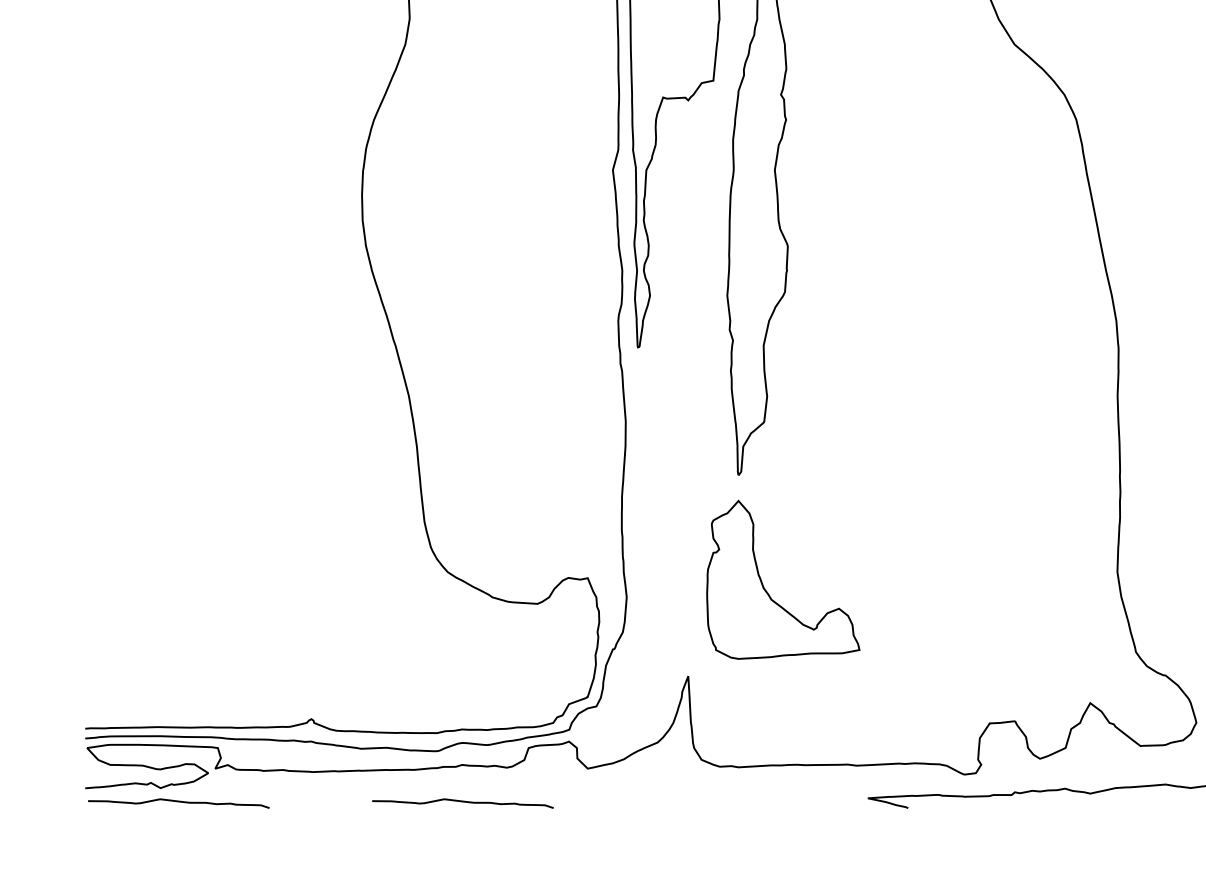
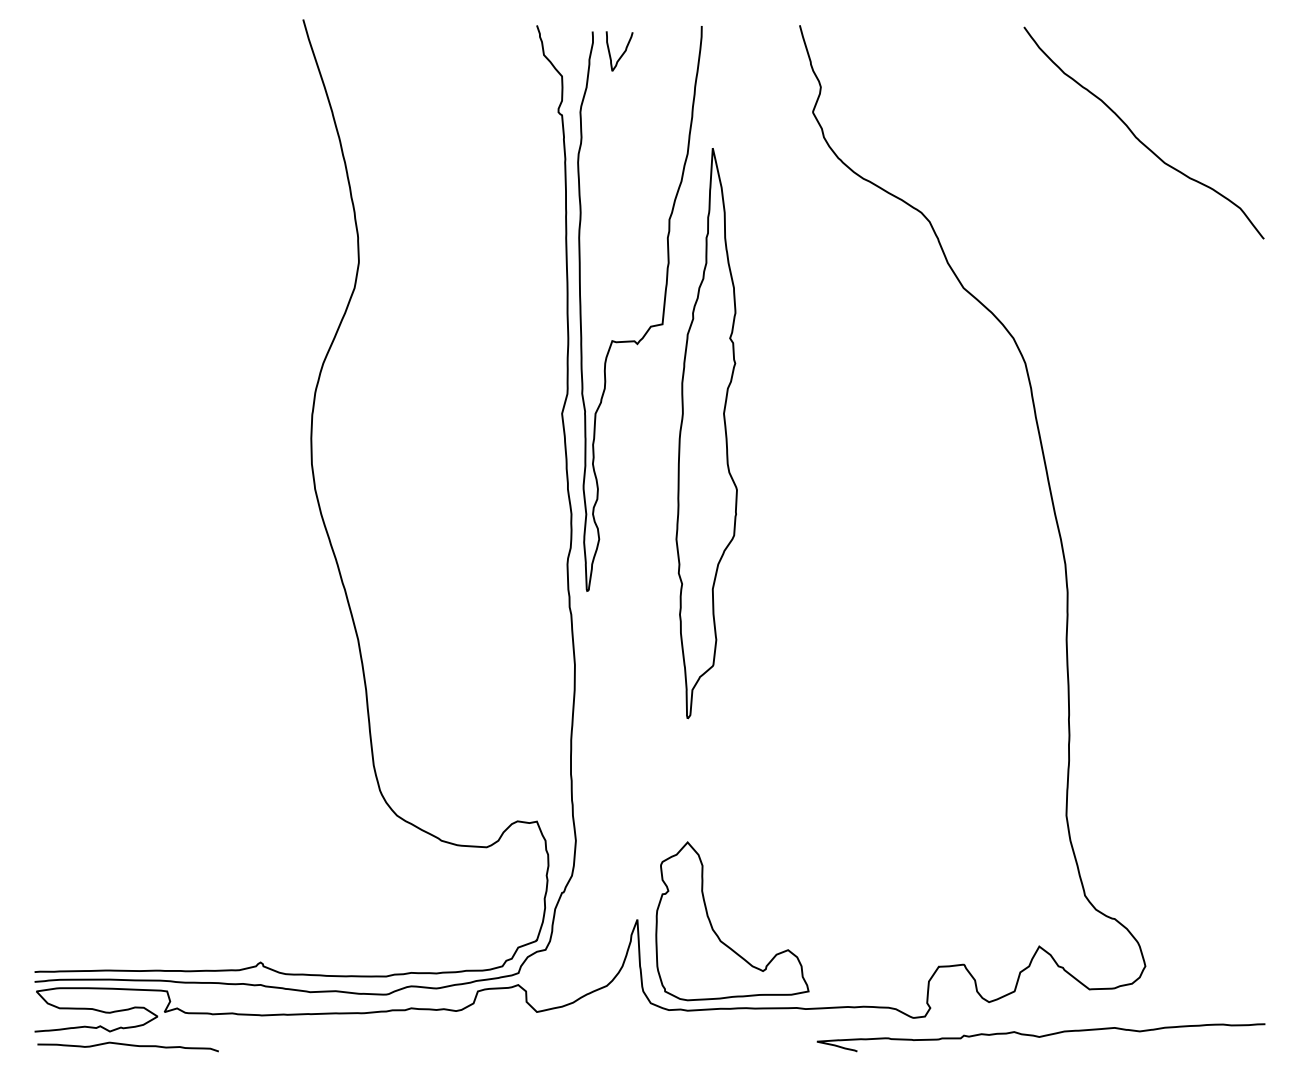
part: (767, 591) -> (716, 932), moved
curve: (462, 802) -> (411, 1045), removed

